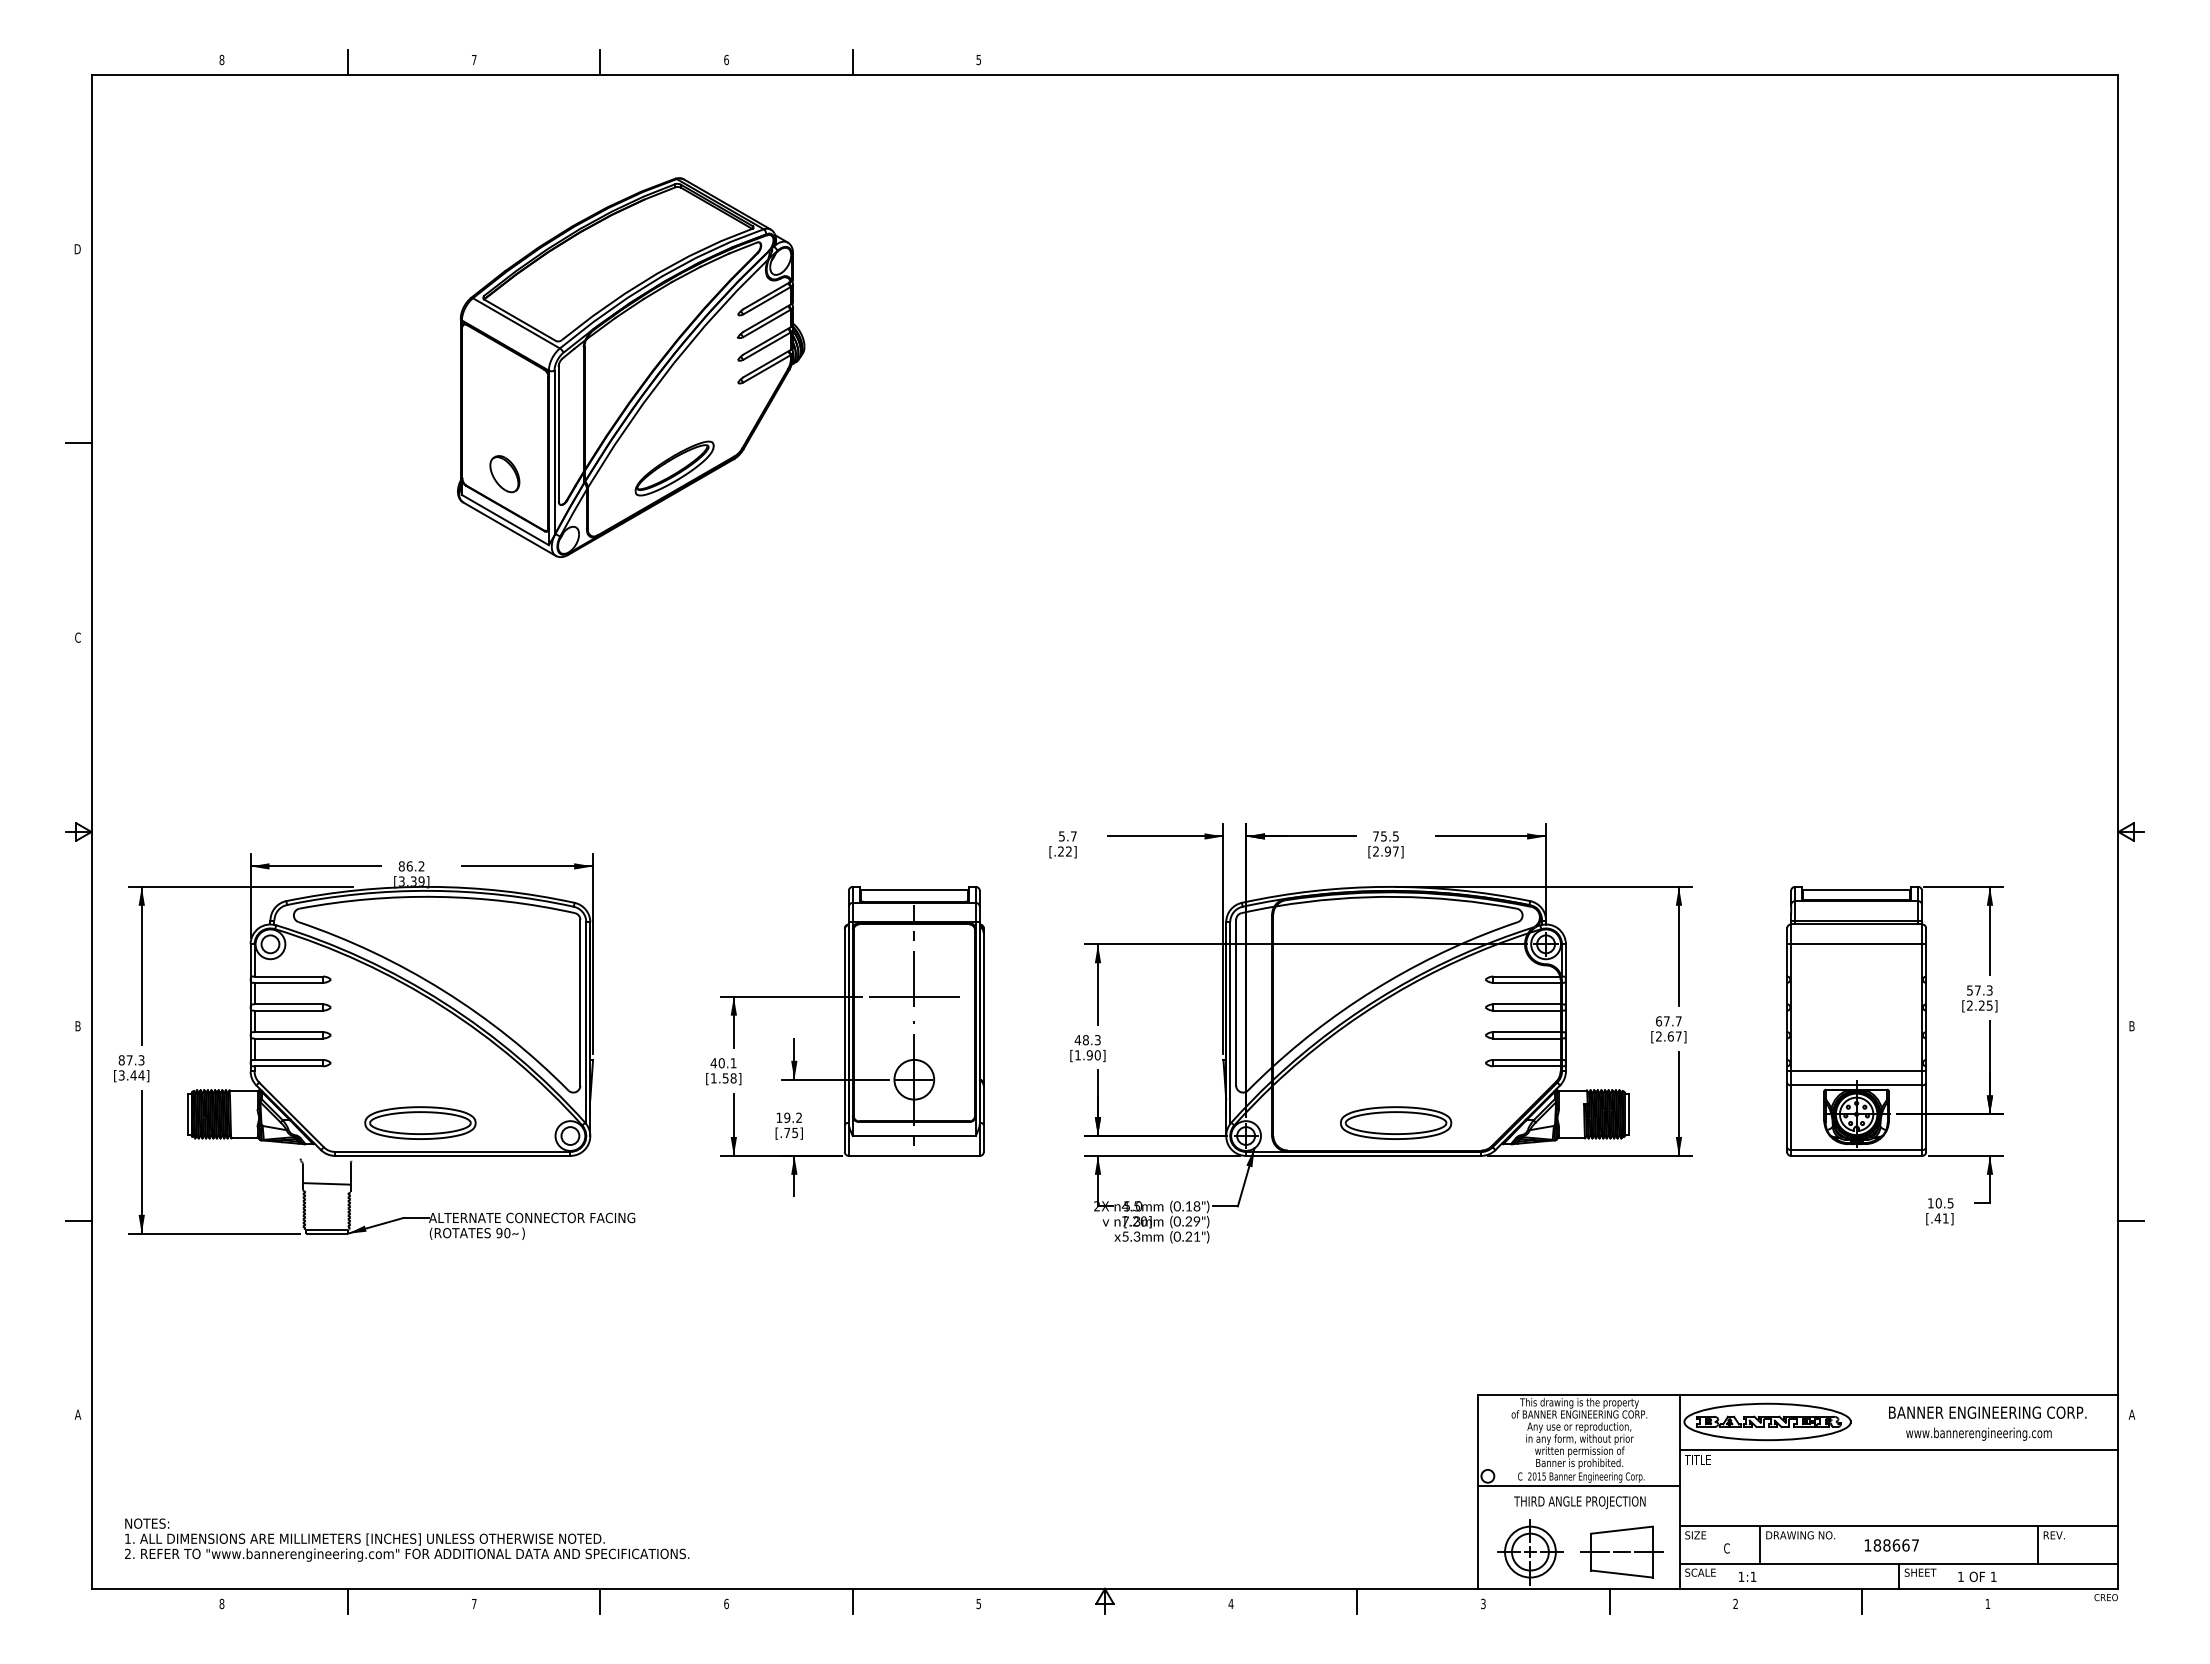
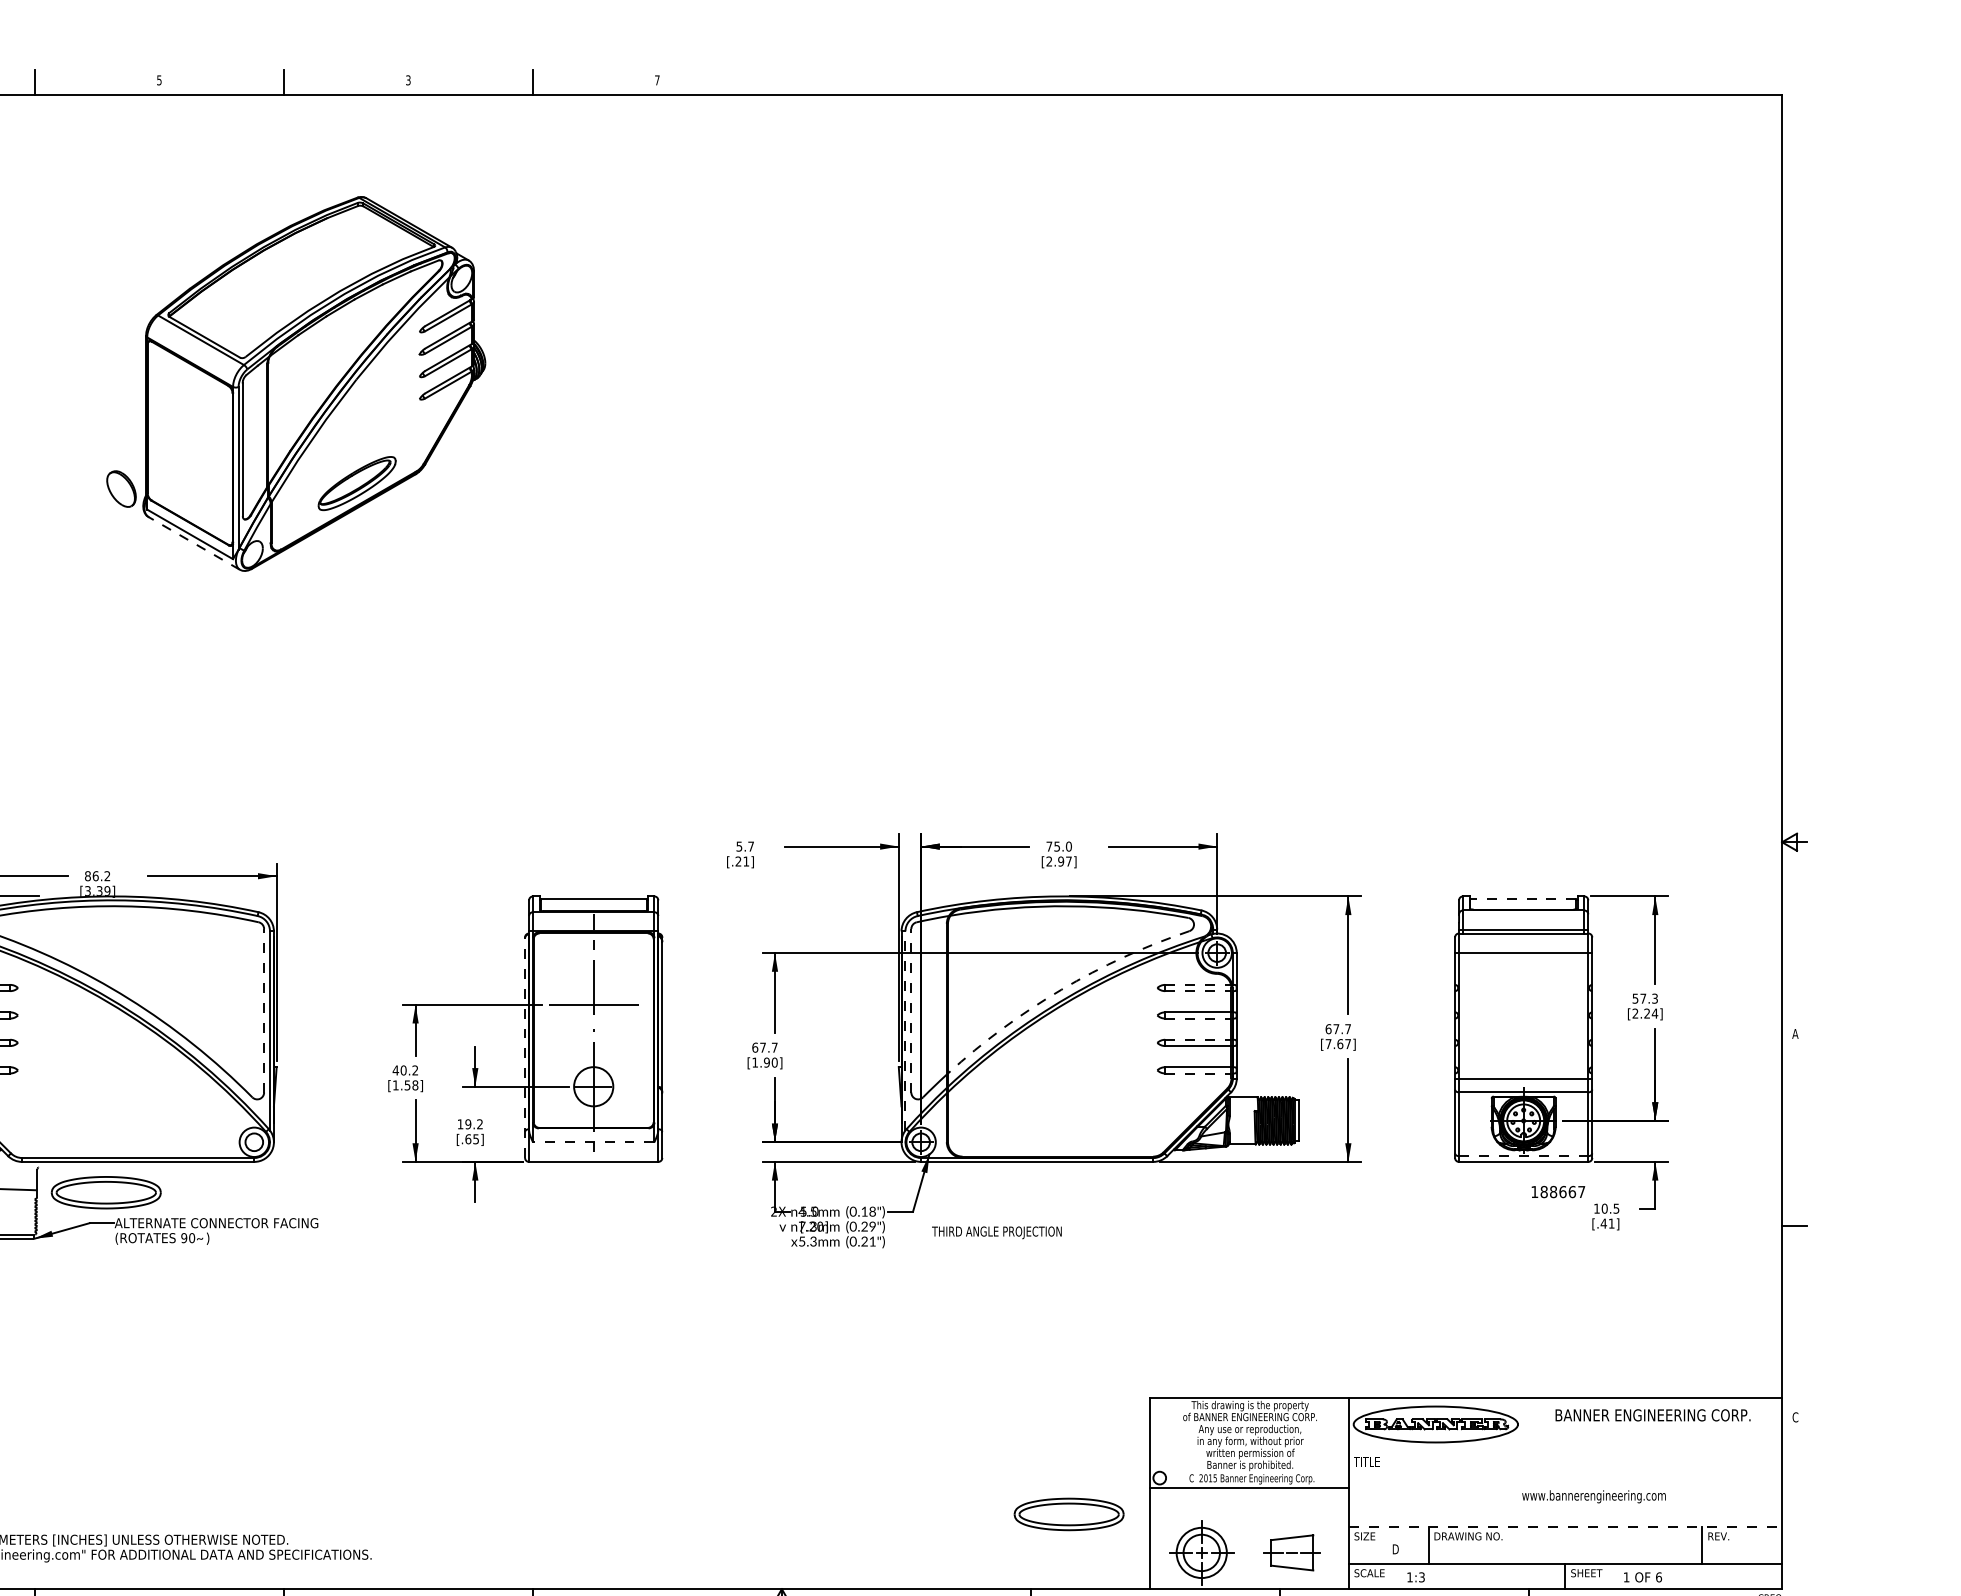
text: (726, 59) -> (408, 79), 6 -> 3
text: (474, 60) -> (159, 80), 7 -> 5
text: (978, 60) -> (657, 80), 5 -> 7
part: (504, 474) -> (121, 489), moved
line: (509, 529) -> (194, 543), solid -> dashed
text: (1395, 836) -> (1068, 846), 75.5 -> 75.0
text: (1068, 851) -> (745, 861), [.22] -> [.21]
line: (1856, 889) -> (1523, 898), solid -> dashed
line: (1527, 976) -> (1198, 984), solid -> dashed
arc: (1388, 981) -> (1061, 989), solid -> dashed
line: (1526, 982) -> (1197, 990), solid -> dashed
line: (580, 1002) -> (264, 1010), solid -> dashed
line: (1236, 1002) -> (911, 1010), solid -> dashed
text: (1989, 1005) -> (1654, 1013), [2.25] -> [2.24]
line: (1526, 1010) -> (1197, 1018), solid -> dashed
line: (1230, 1023) -> (905, 1031), solid -> dashed
text: (2131, 1026) -> (1794, 1034), B -> A
line: (1526, 1032) -> (1197, 1040), solid -> dashed
text: (1658, 1036) -> (1328, 1044), [2.67] -> [7.67]
line: (844, 1040) -> (524, 1048), solid -> dashed
text: (1087, 1040) -> (764, 1048), 48.3 -> 67.7
text: (733, 1063) -> (415, 1070), 40.1 -> 40.2
line: (1526, 1066) -> (1197, 1073), solid -> dashed
part: (420, 1122) -> (106, 1192), moved
part: (1396, 1122) -> (1069, 1513), moved
text: (787, 1132) -> (468, 1138), [.75] -> [.65]
line: (914, 1136) -> (593, 1142), solid -> dashed
line: (1856, 1150) -> (1523, 1156), solid -> dashed
text: (2131, 1414) -> (1794, 1417), A -> C
text: (1978, 1433) -> (1593, 1496), moved
line: (1898, 1449) -> (1564, 1451), removed
text: (1579, 1502) -> (996, 1232), moved
line: (1899, 1526) -> (1565, 1527), solid -> dashed
text: (1891, 1545) -> (1558, 1192), moved
text: (1727, 1548) -> (1396, 1549), C -> D
part: (1621, 1551) -> (1291, 1552), size x0.7
text: (1753, 1576) -> (1421, 1576), 1:1 -> 1:3
text: (1993, 1576) -> (1658, 1576), 1 -> 6

